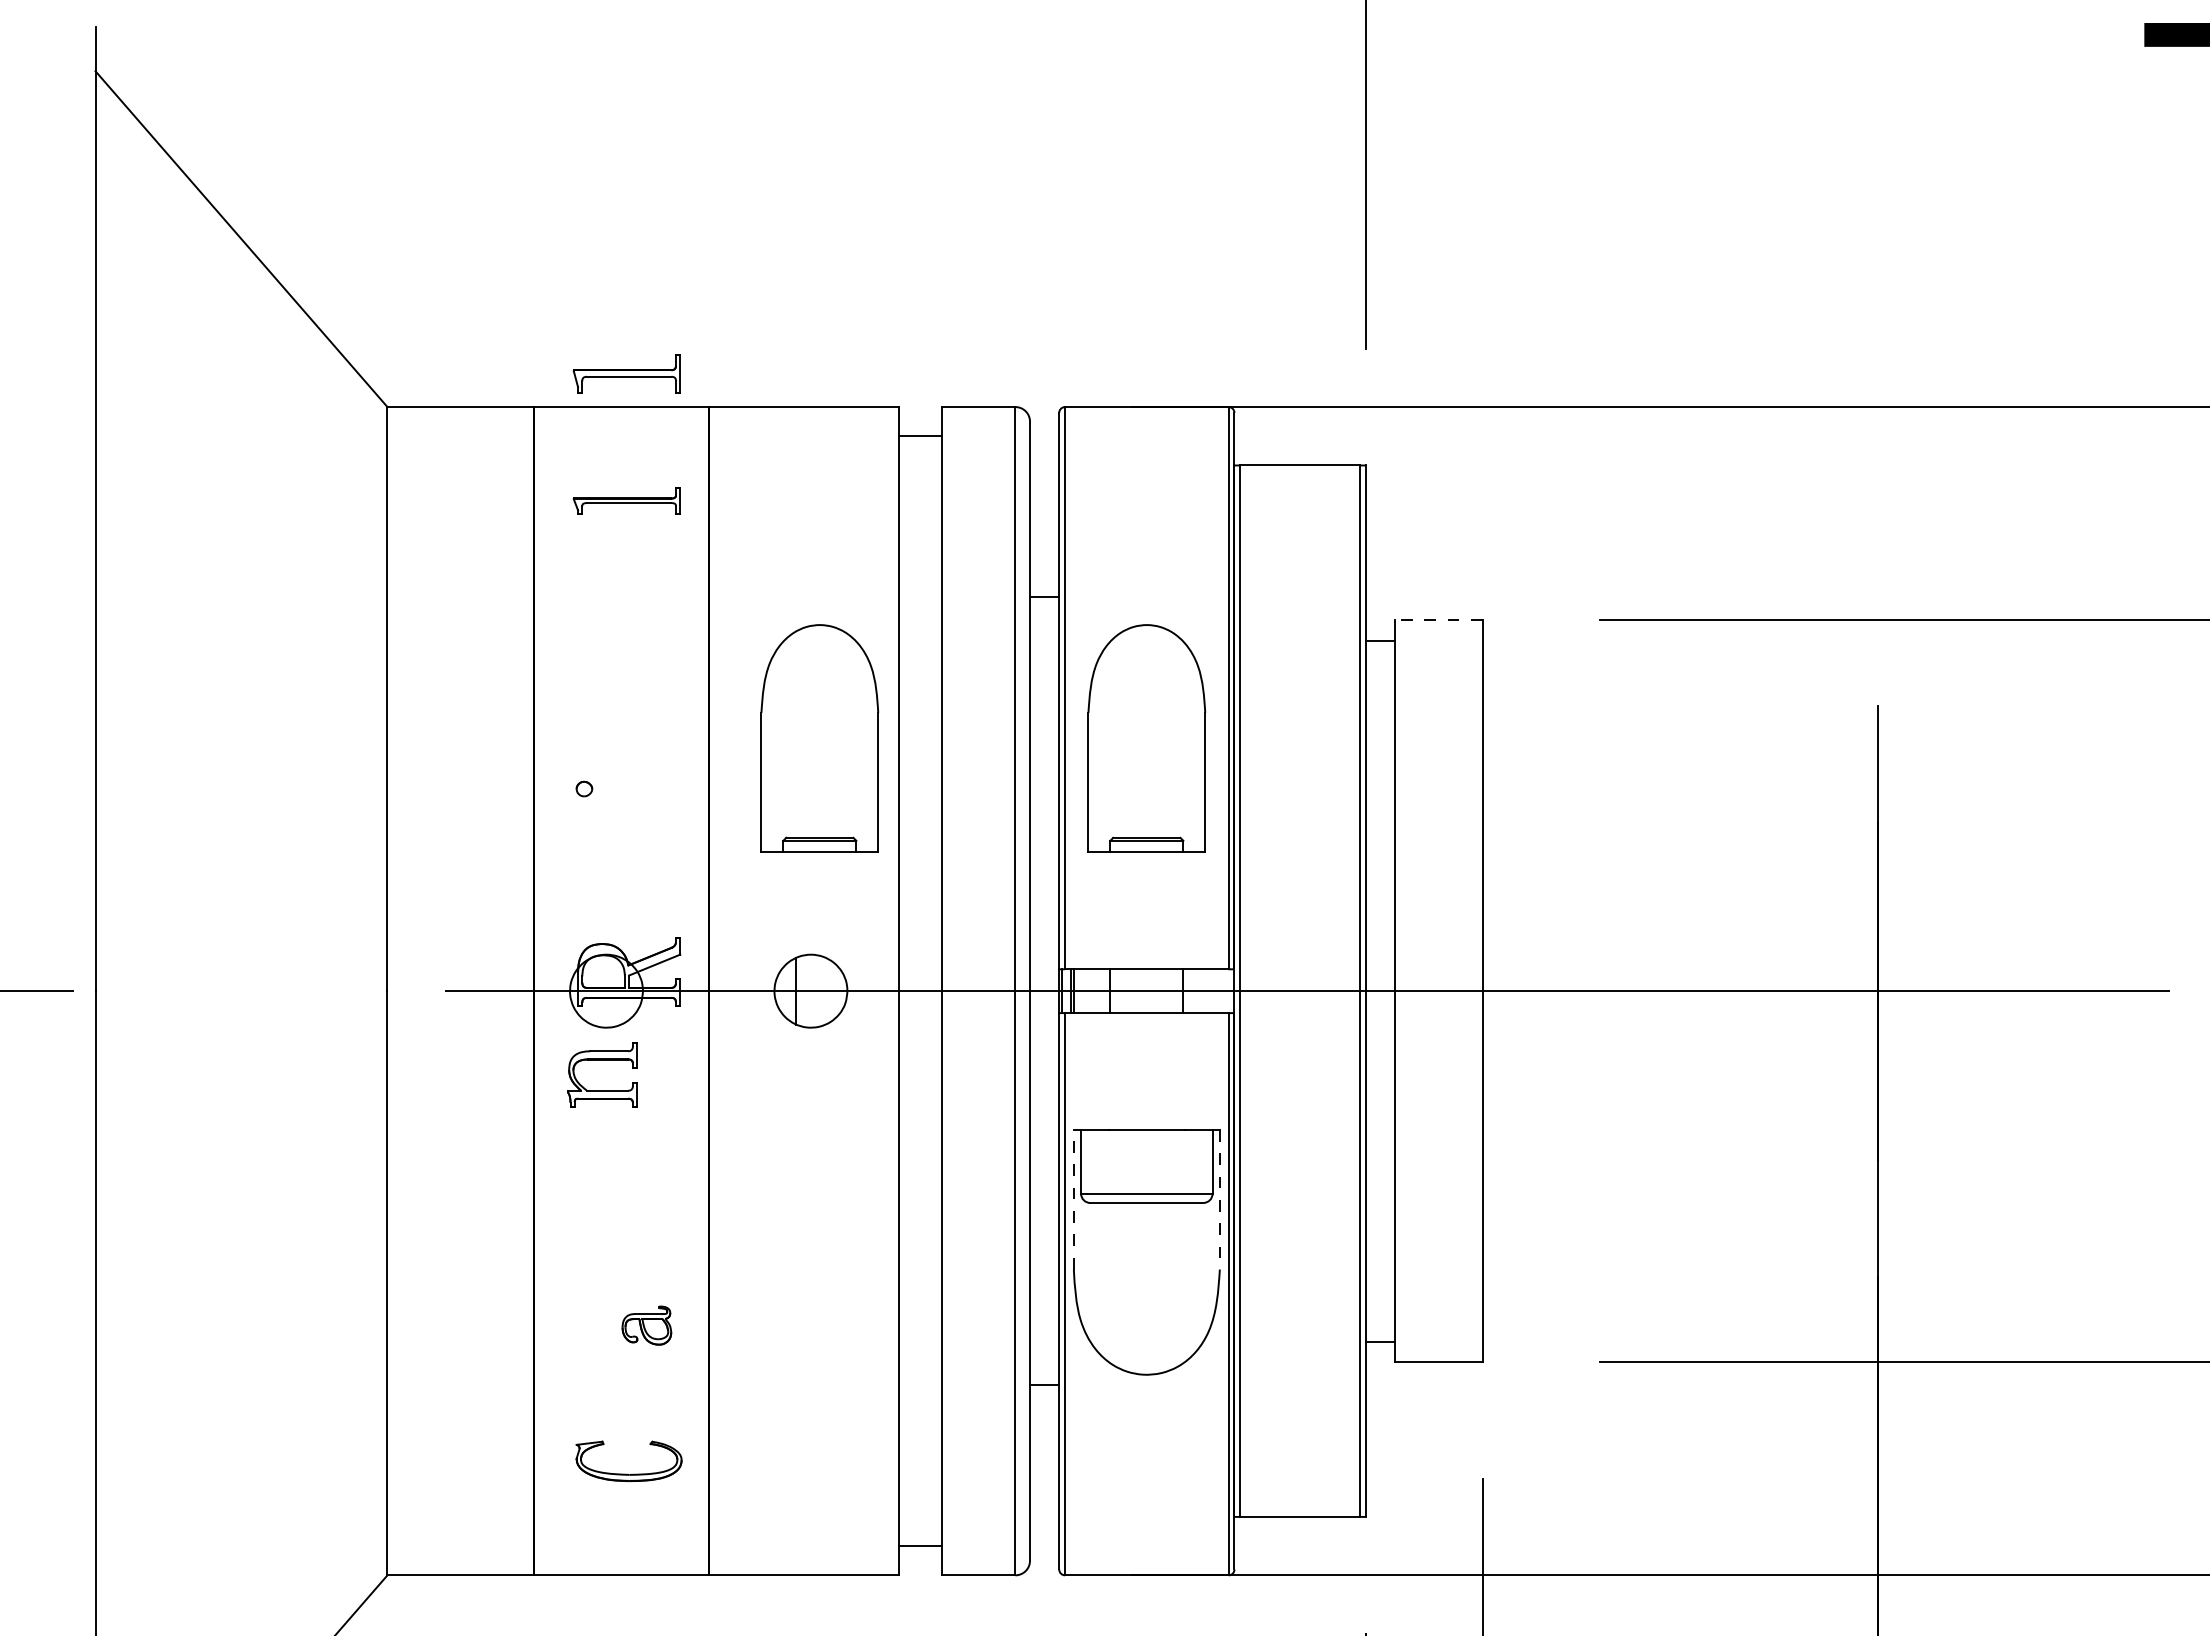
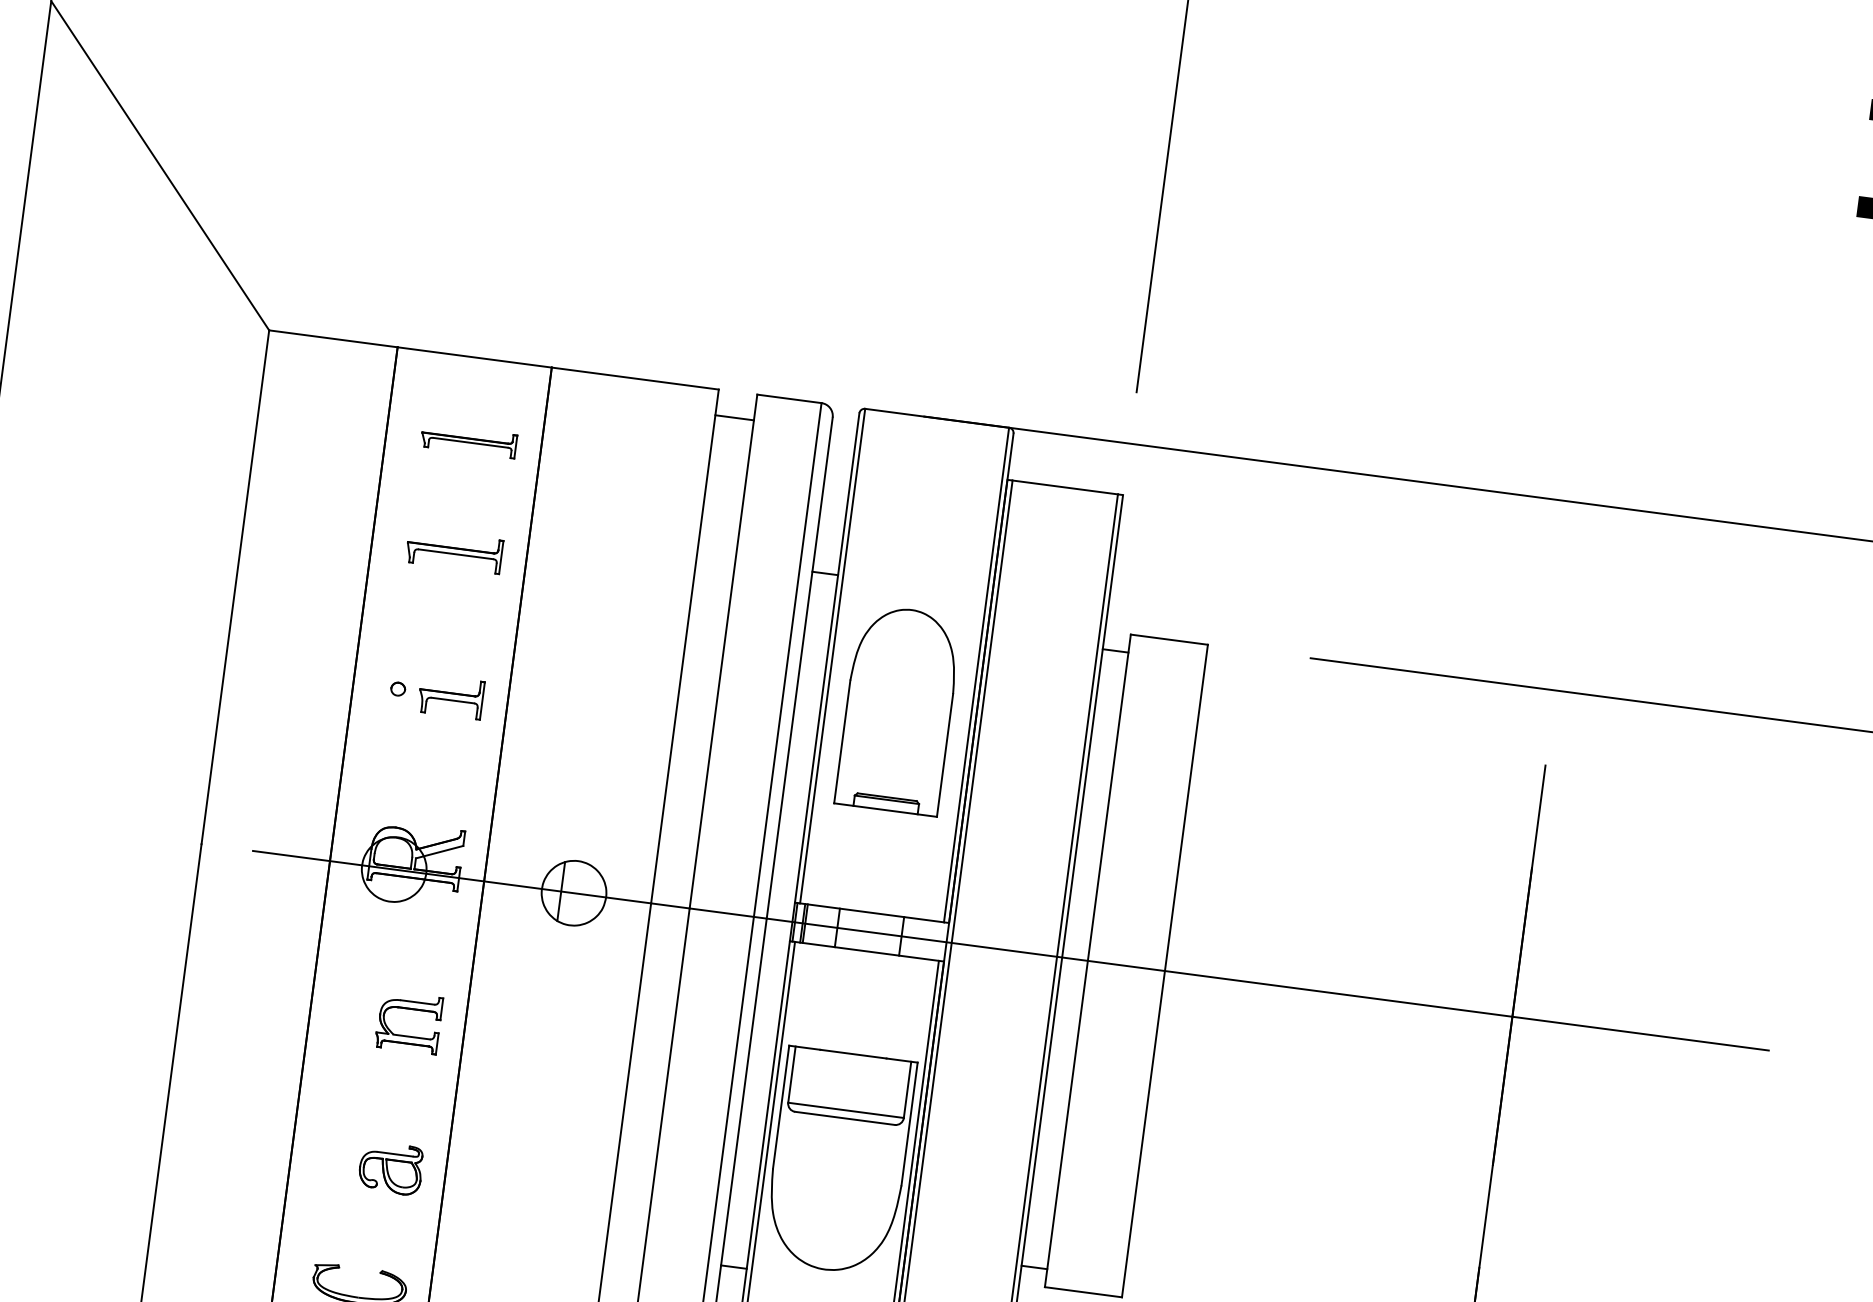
part: (626, 373) -> (454, 551), moved
line: (1438, 620) -> (1168, 639), dashed -> solid
part: (819, 738) -> (610, 671), removed
part: (644, 789) -> (450, 696), added
part: (602, 1060) -> (410, 1009), moved
line: (1073, 1199) -> (780, 1106), dashed -> solid
line: (1219, 1199) -> (909, 1123), dashed -> solid
part: (646, 1325) -> (390, 1168), size x1.43

